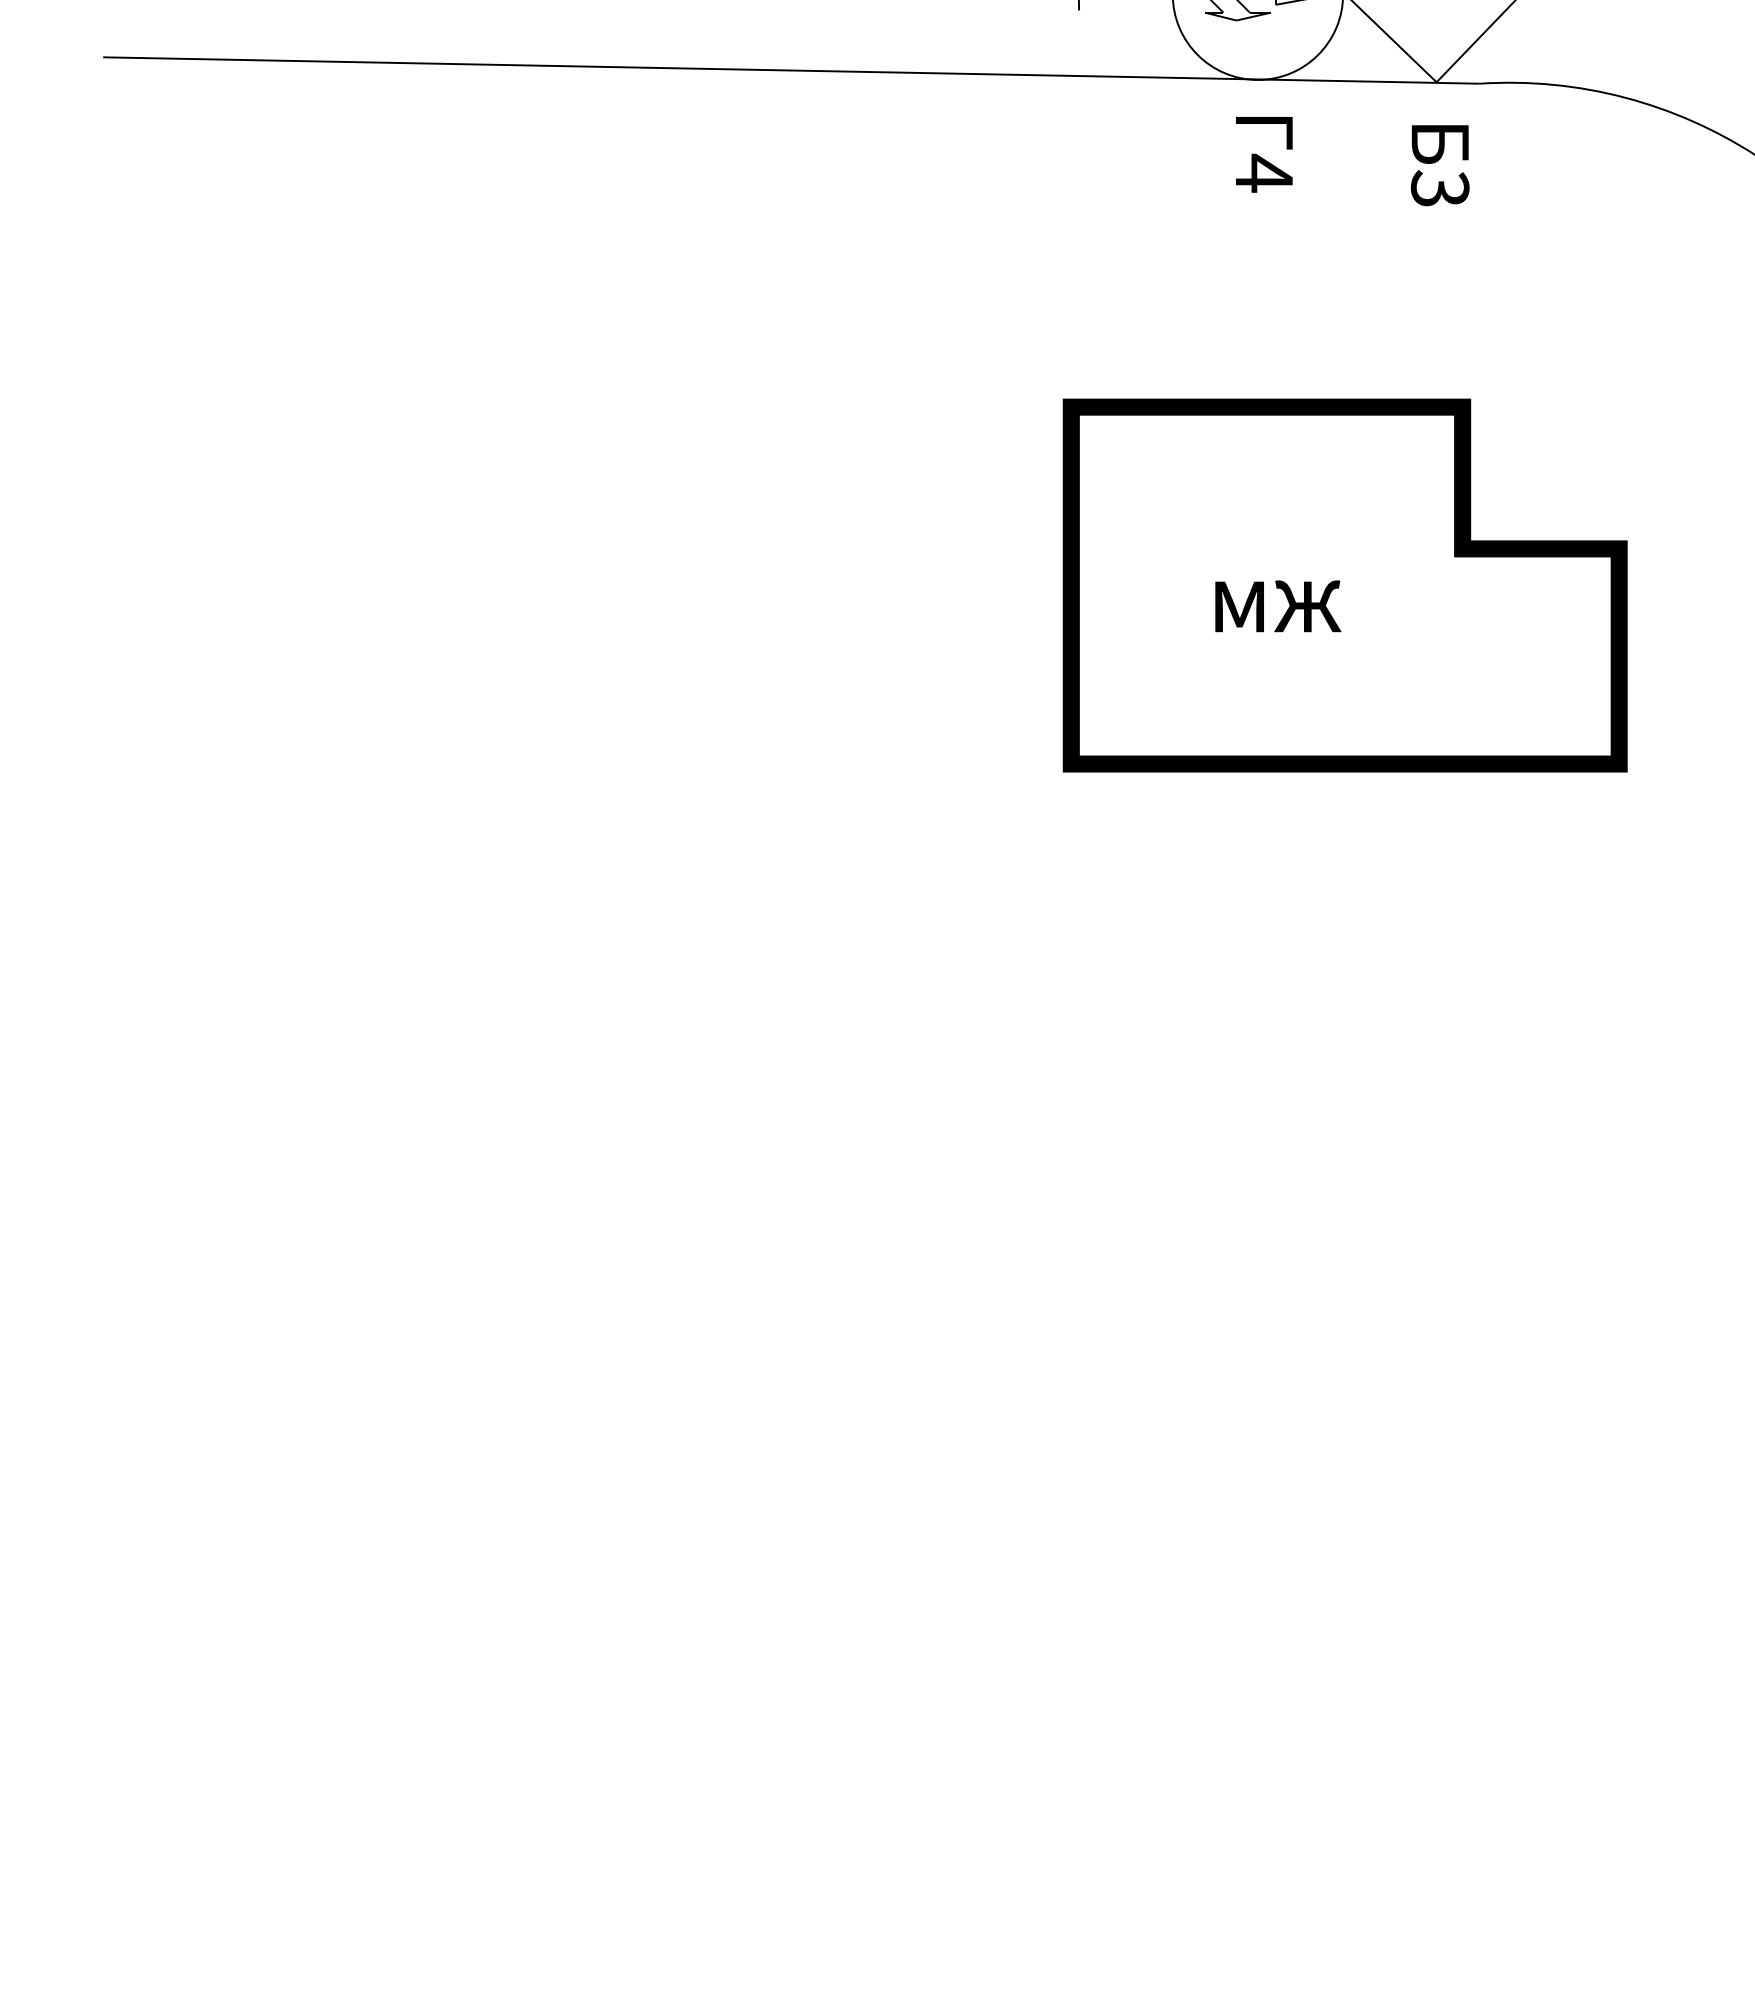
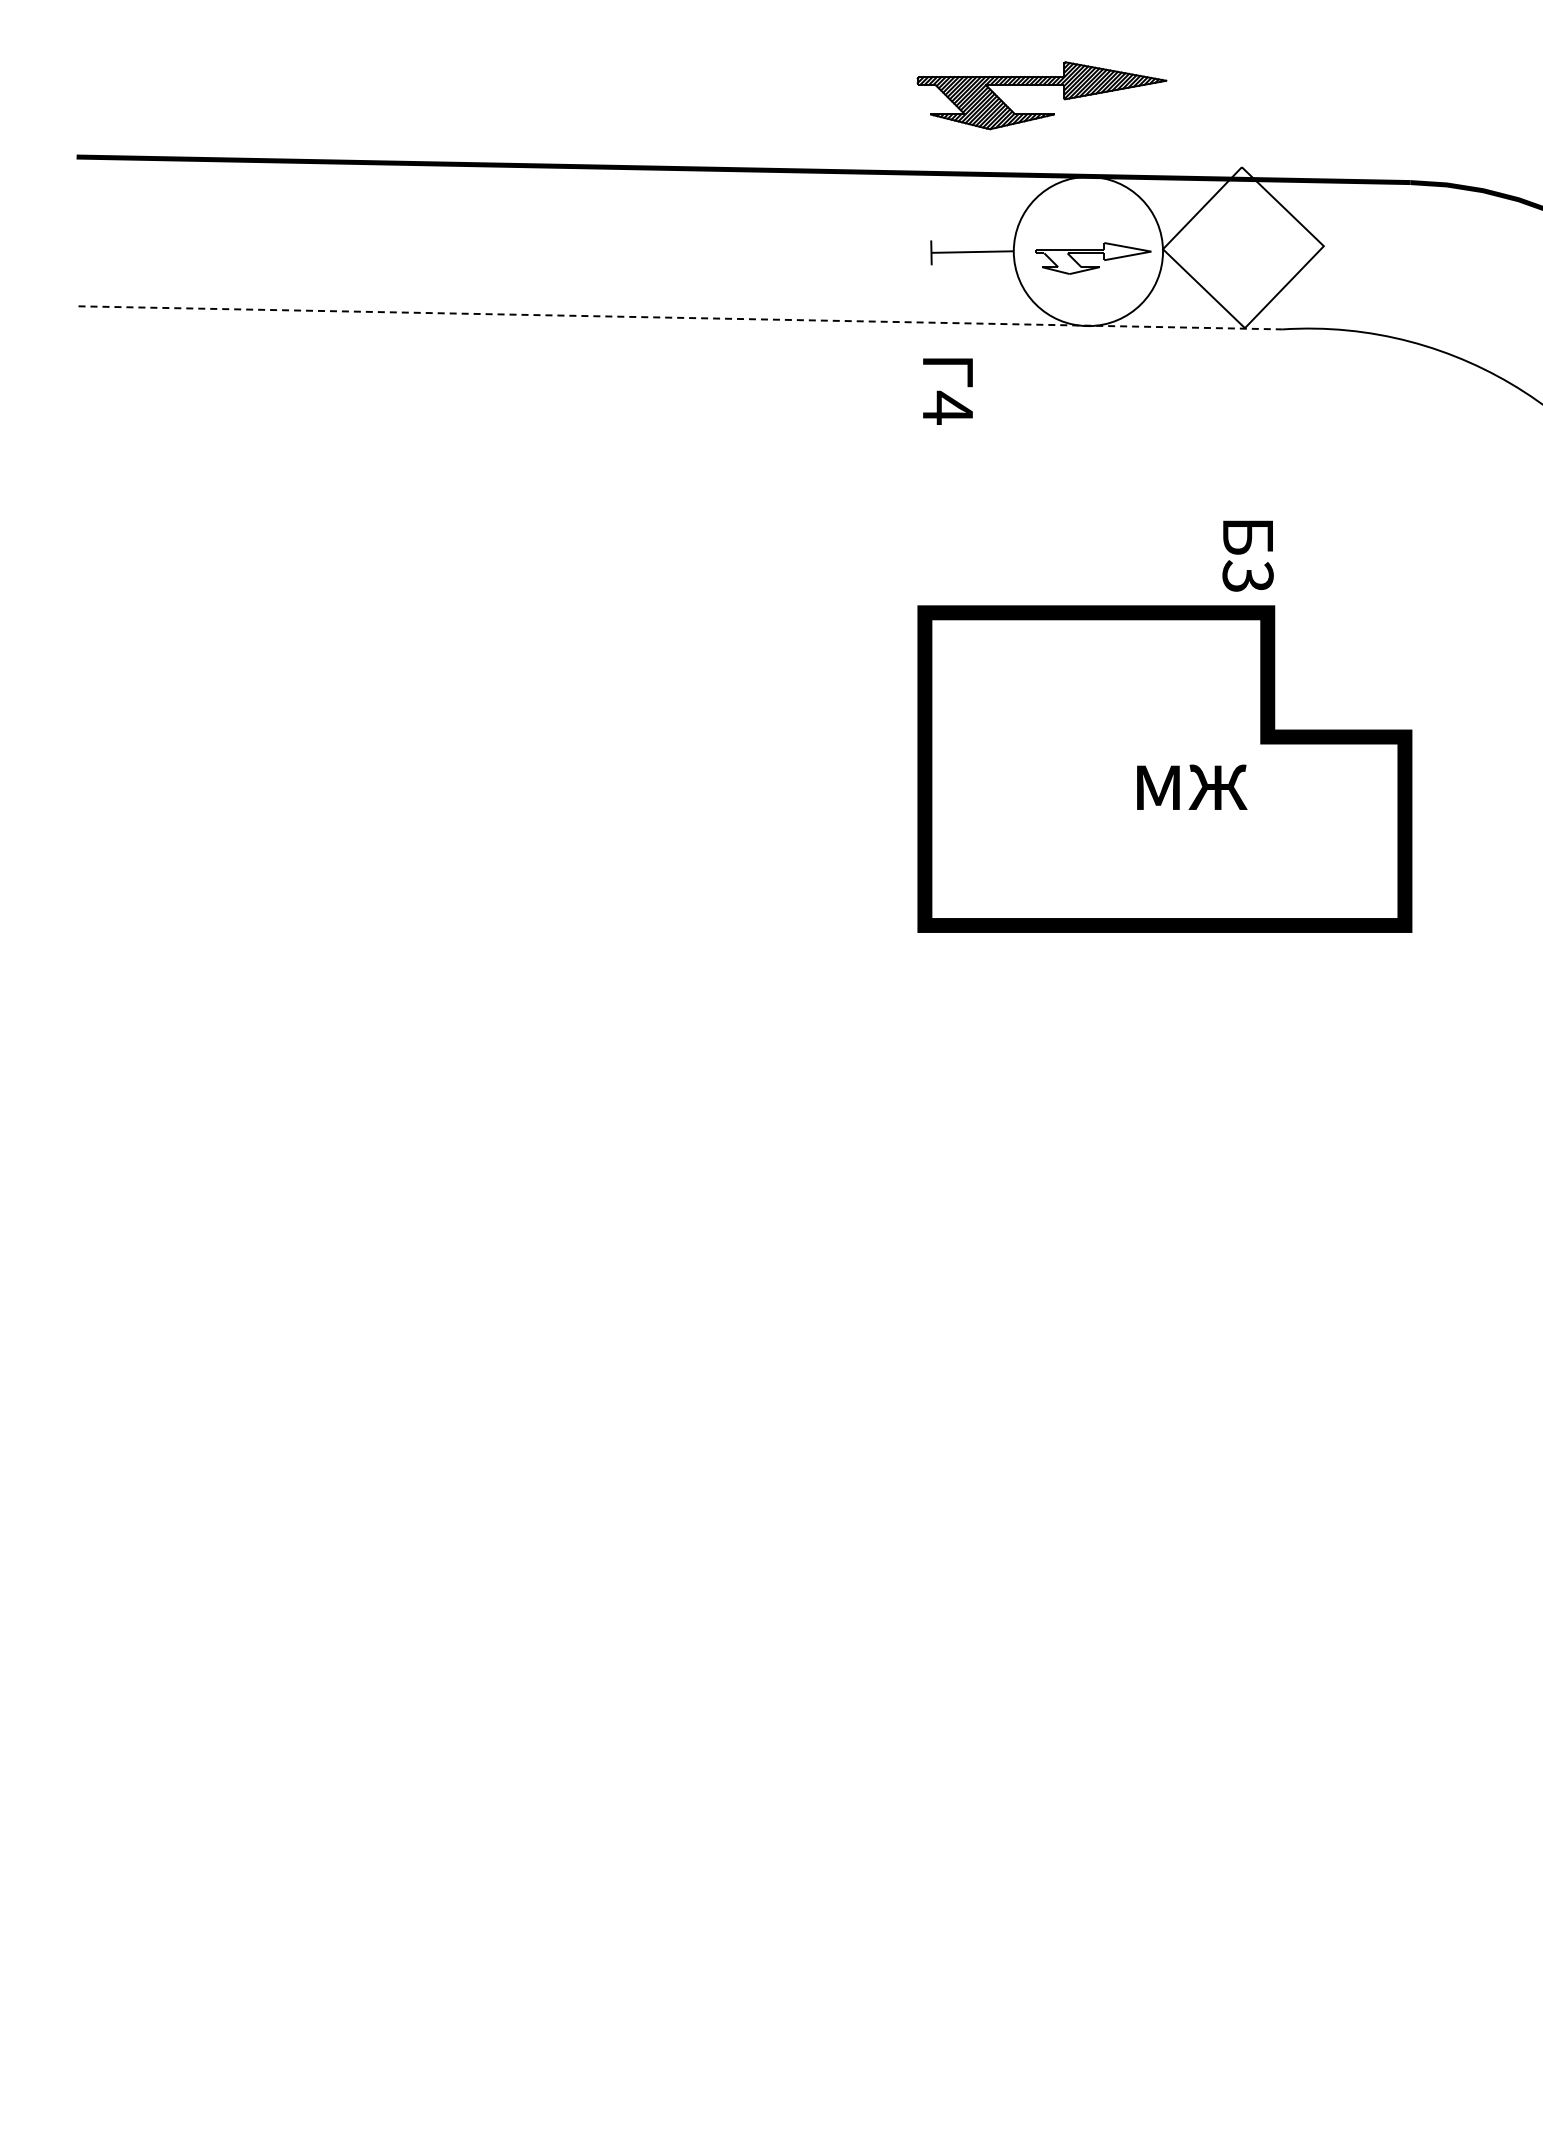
line: (791, 70) -> (679, 317), solid -> dashed
text: (1263, 154) -> (947, 391), moved
text: (1439, 164) -> (1247, 555), moved
text: (1278, 605) -> (1192, 786), moved

